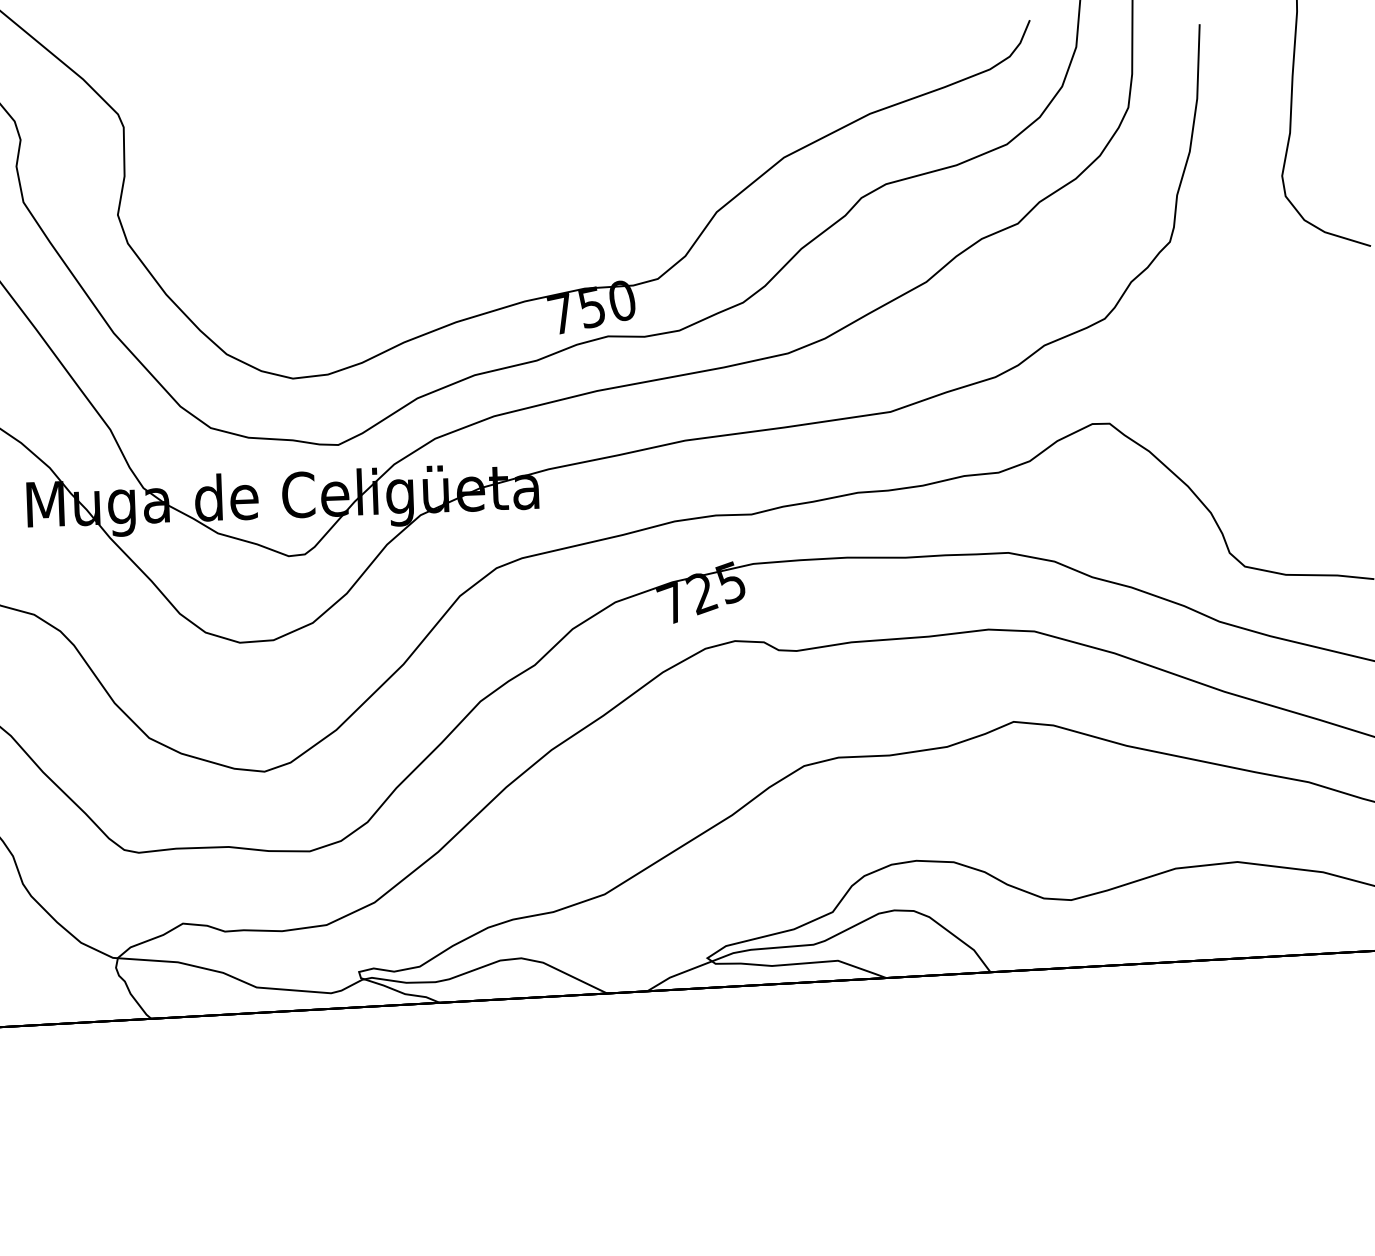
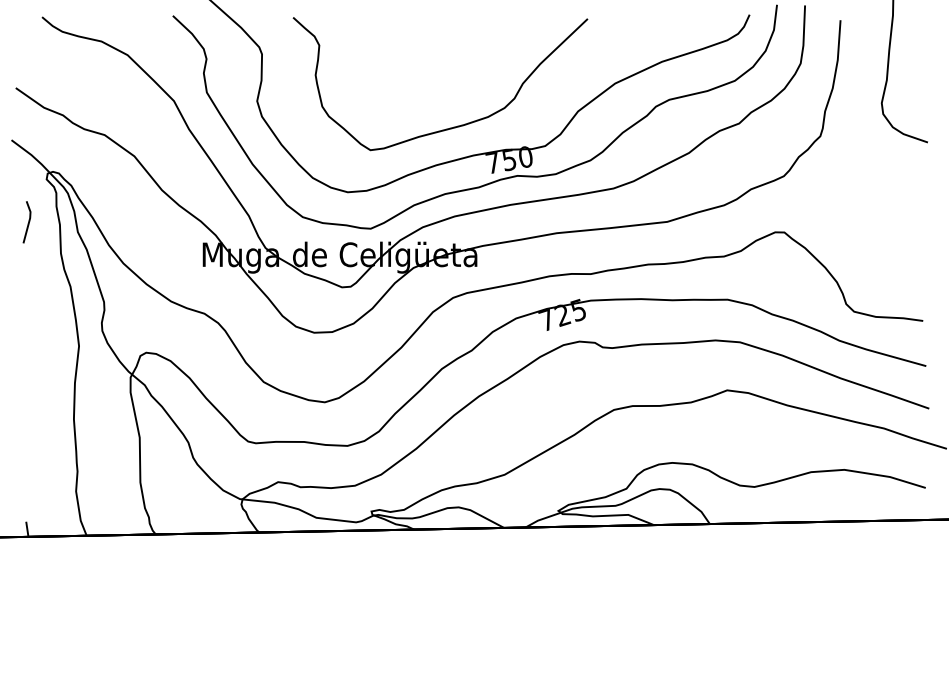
curve: (485, 248) -> (453, 126), added

